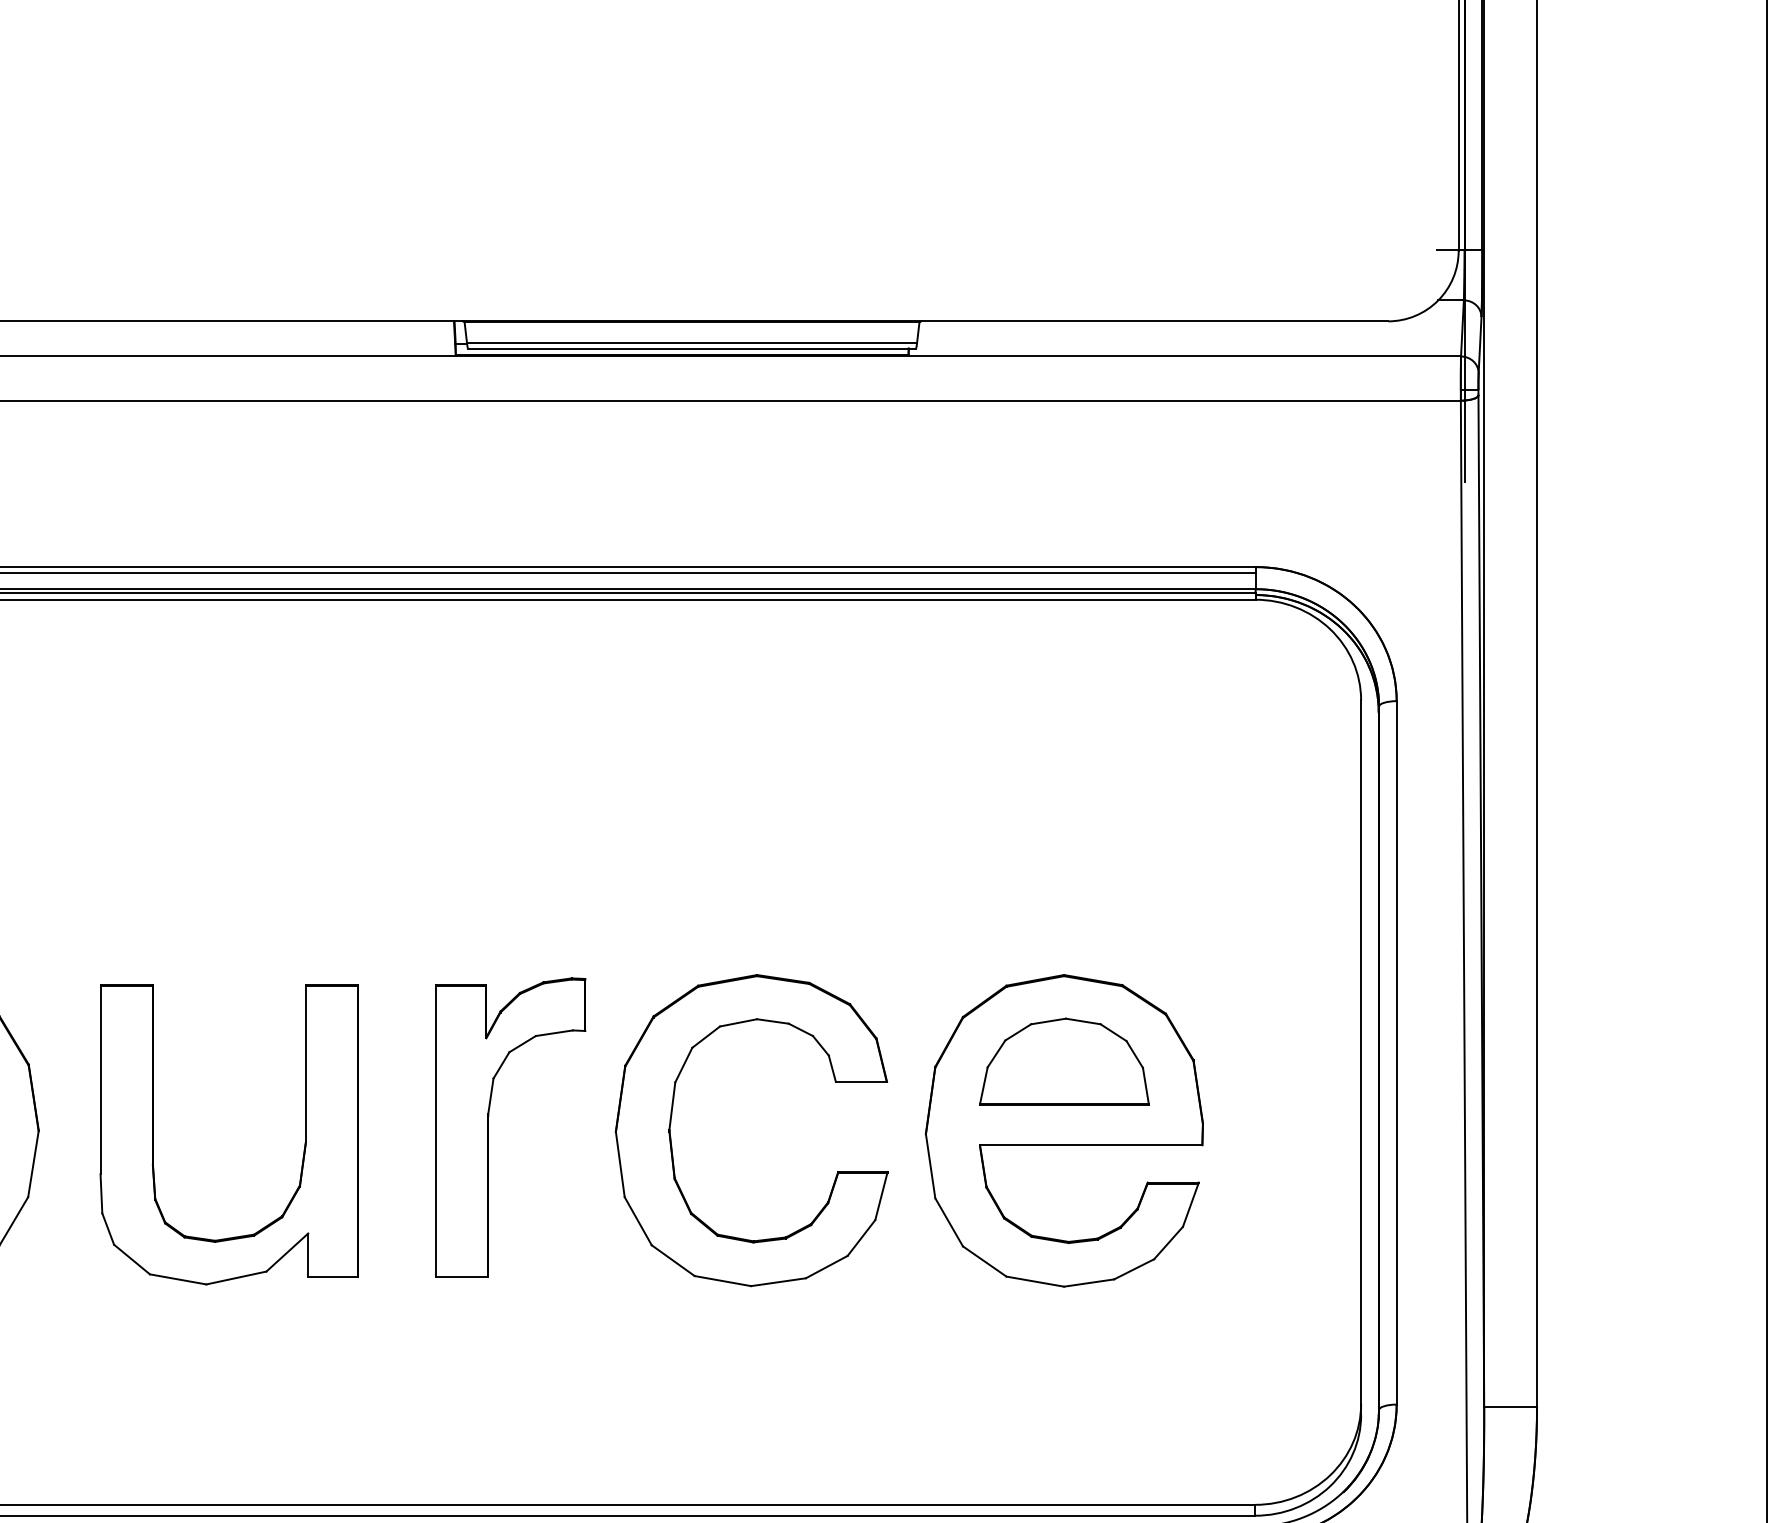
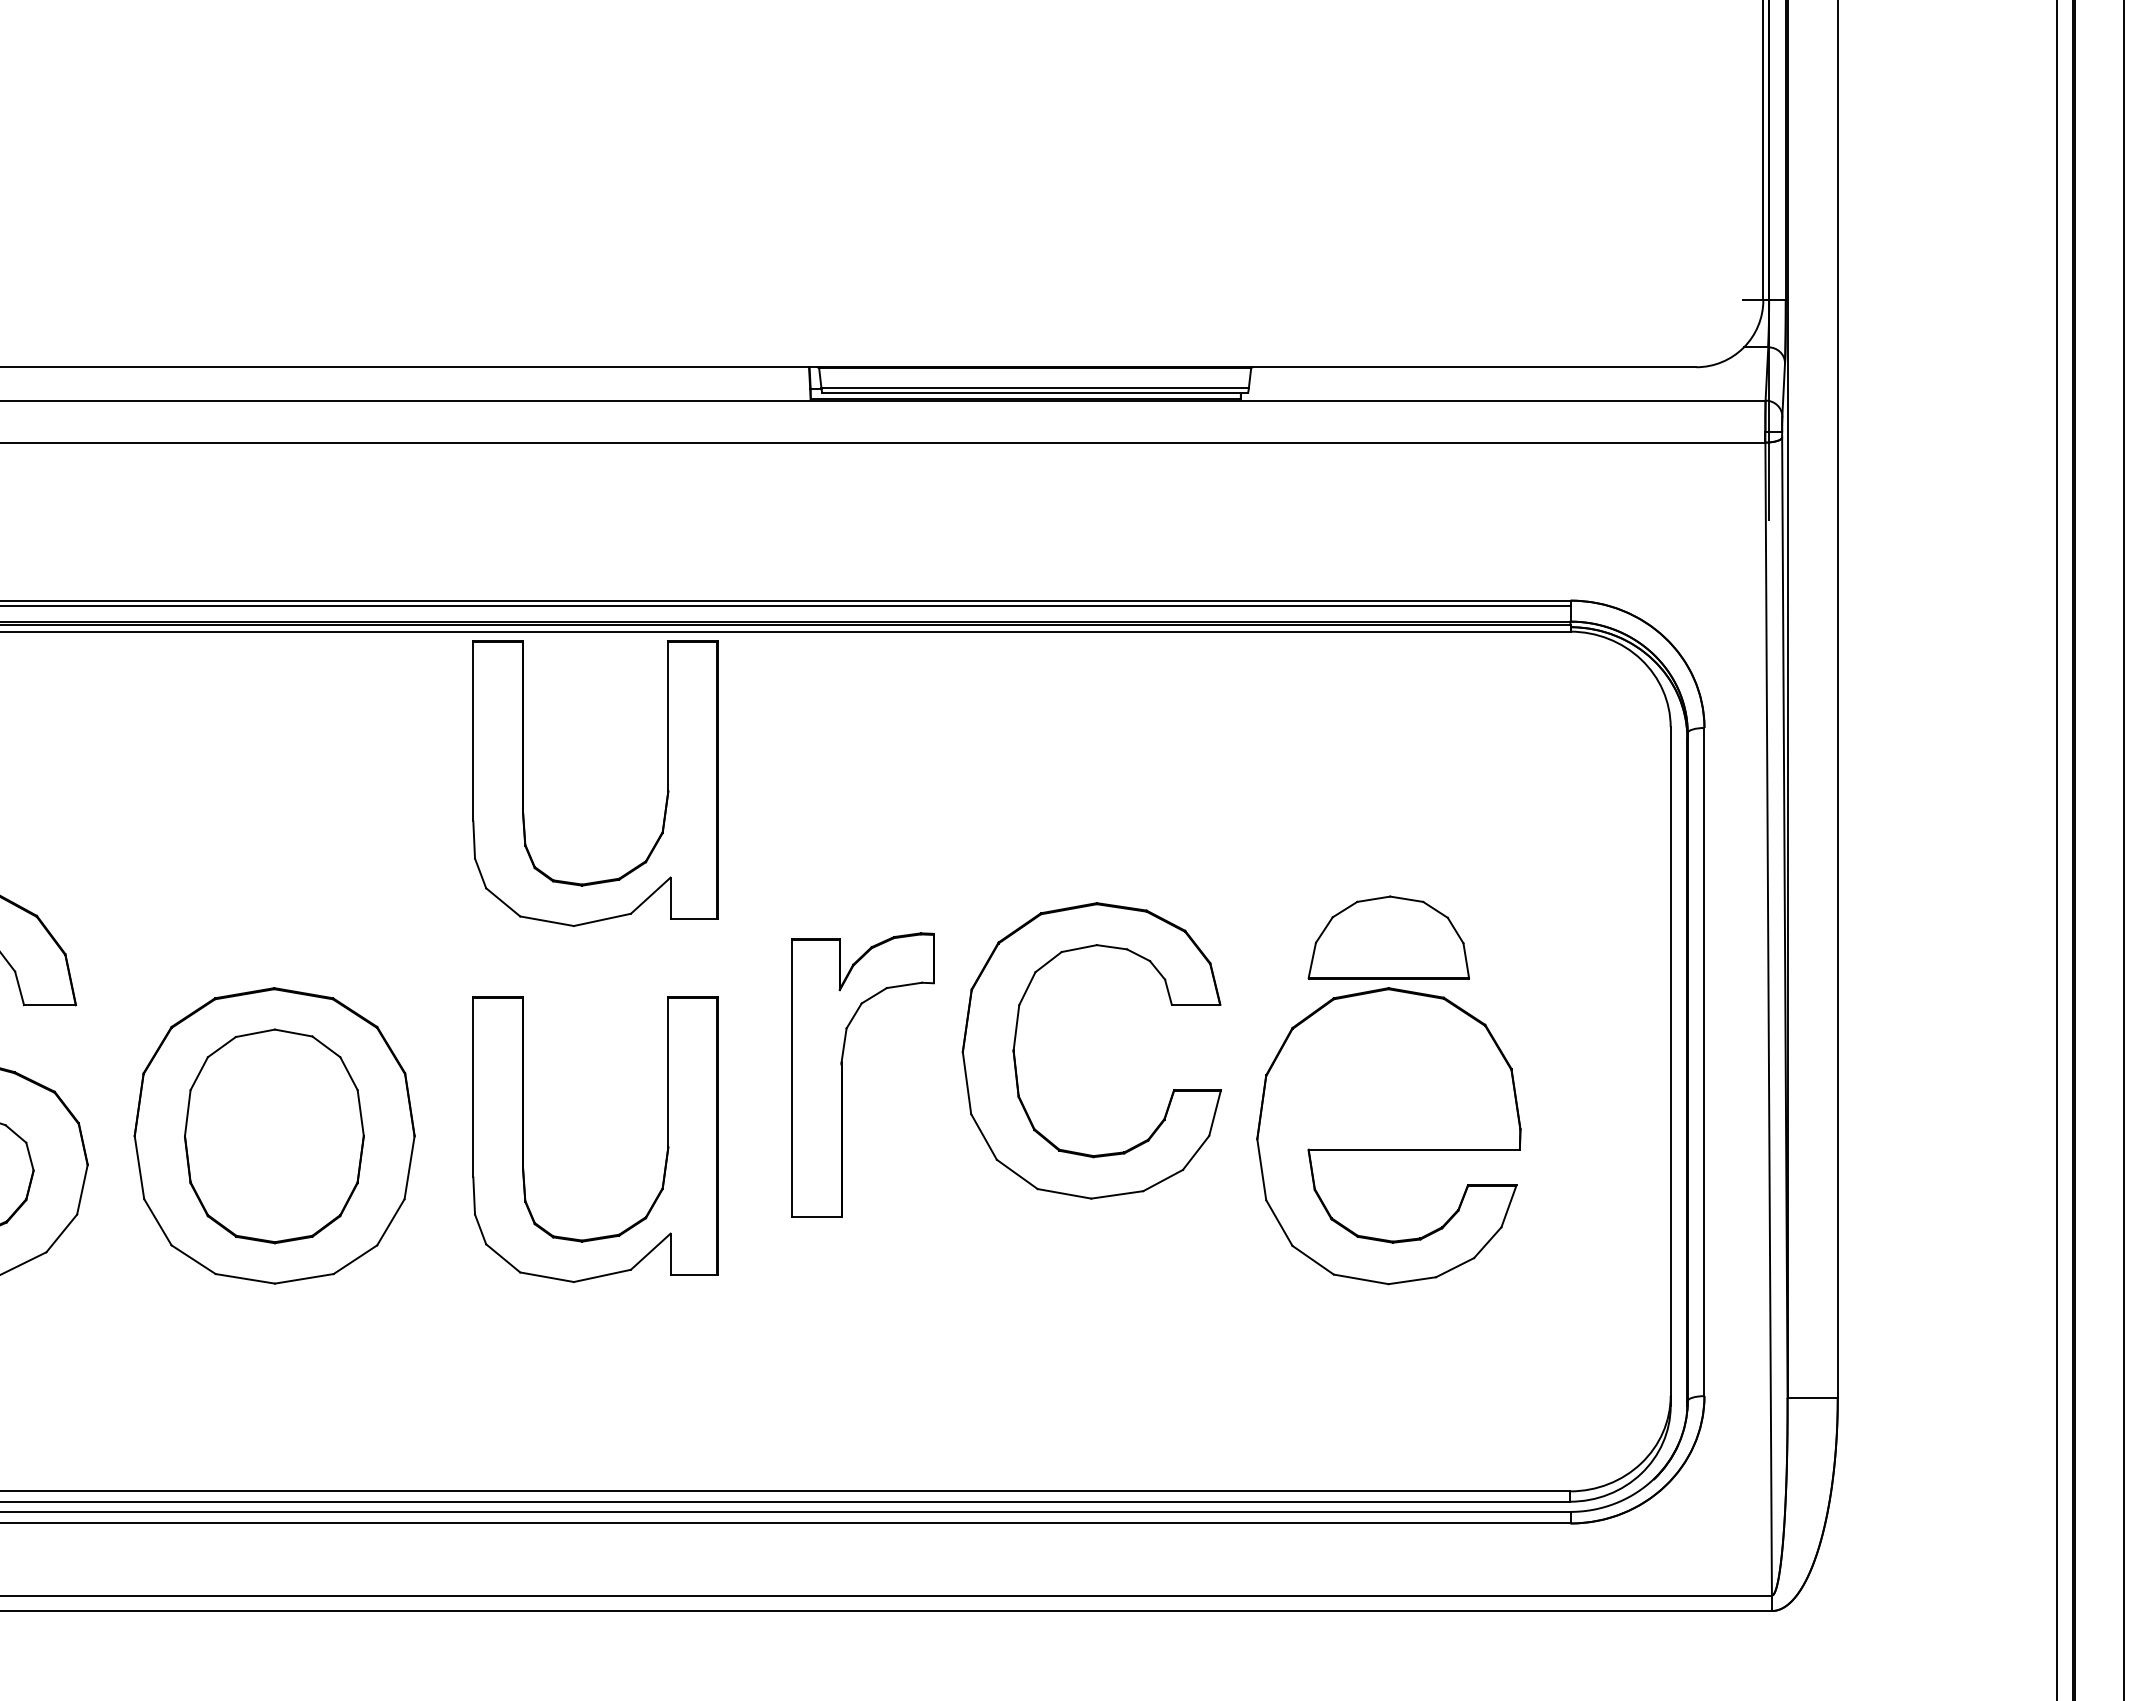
part: (153, 759) -> (523, 783), added
part: (1064, 1061) -> (1388, 937), moved
part: (672, 1116) -> (1016, 1037), moved
part: (489, 1127) -> (842, 1074), moved

